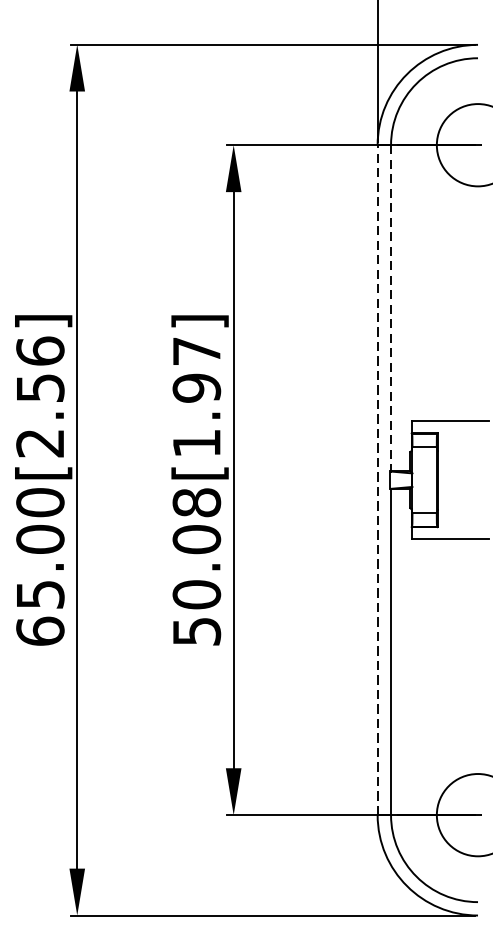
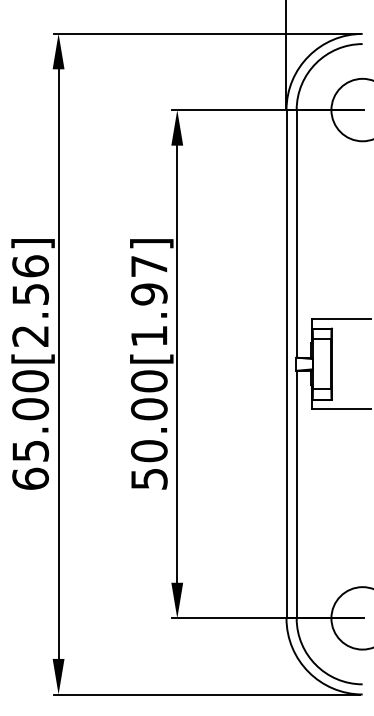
line: (390, 307) -> (296, 233), dashed -> solid
line: (377, 479) -> (286, 363), dashed -> solid
text: (197, 502) -> (149, 381), 50.08[1.97] -> 50.00[1.97]

